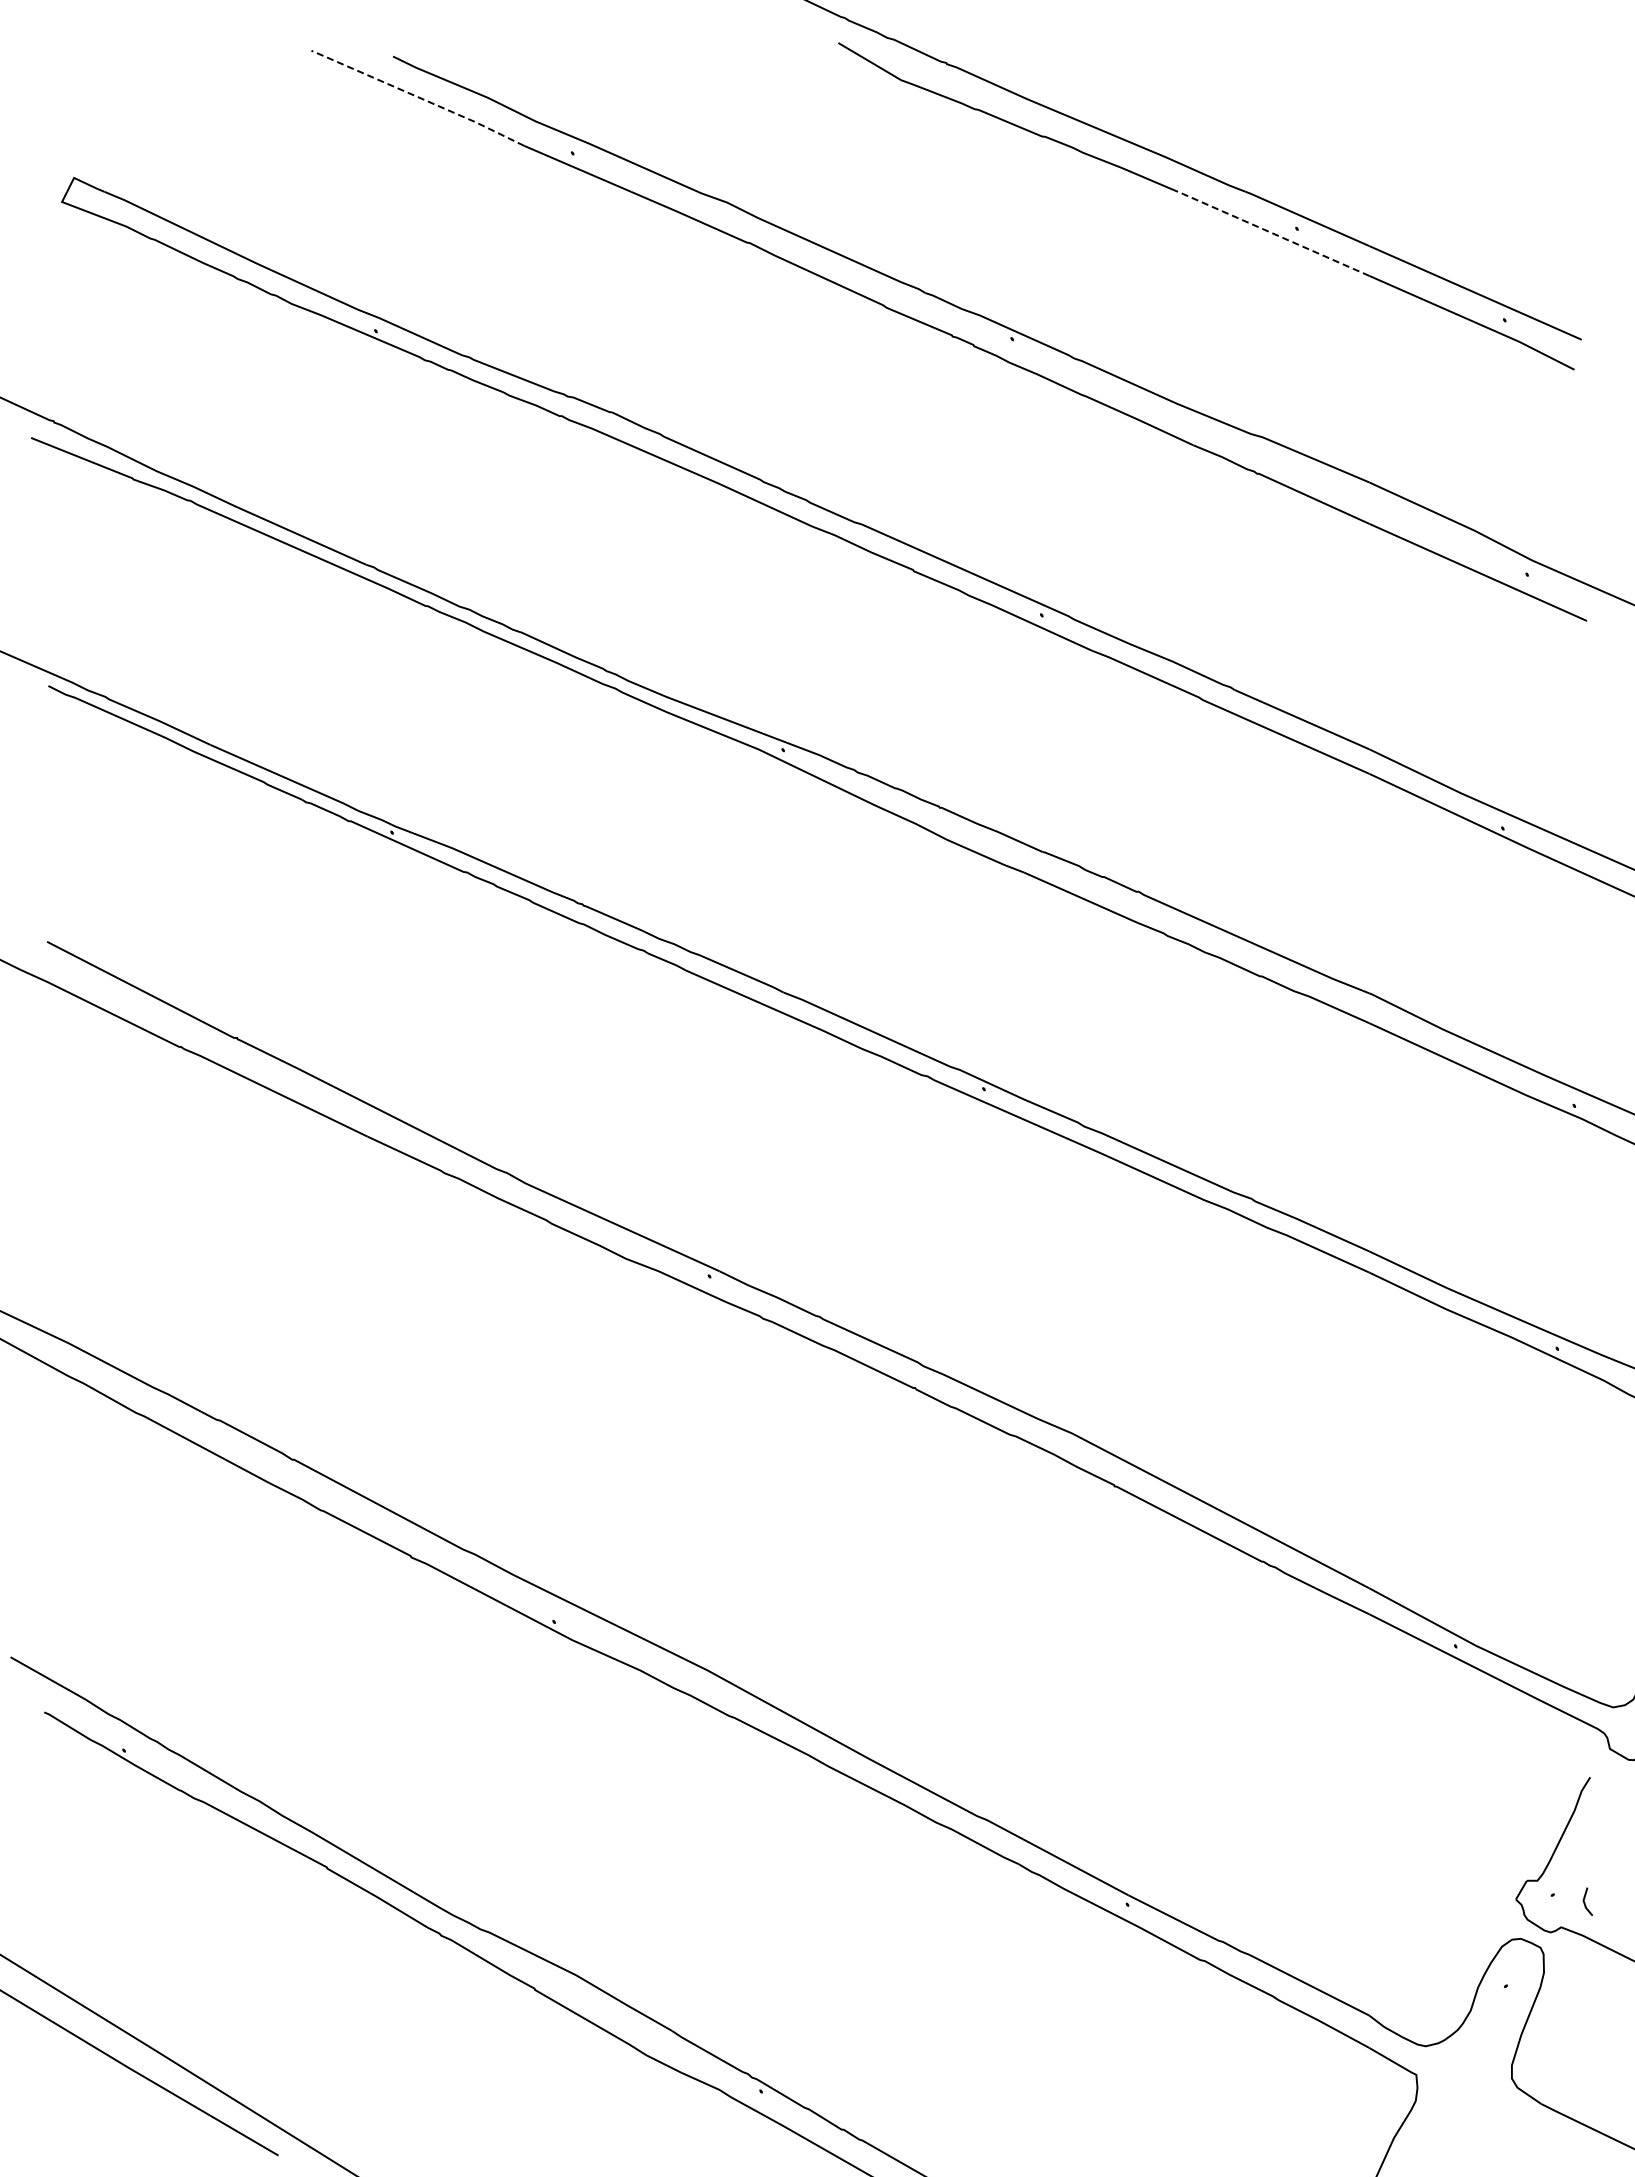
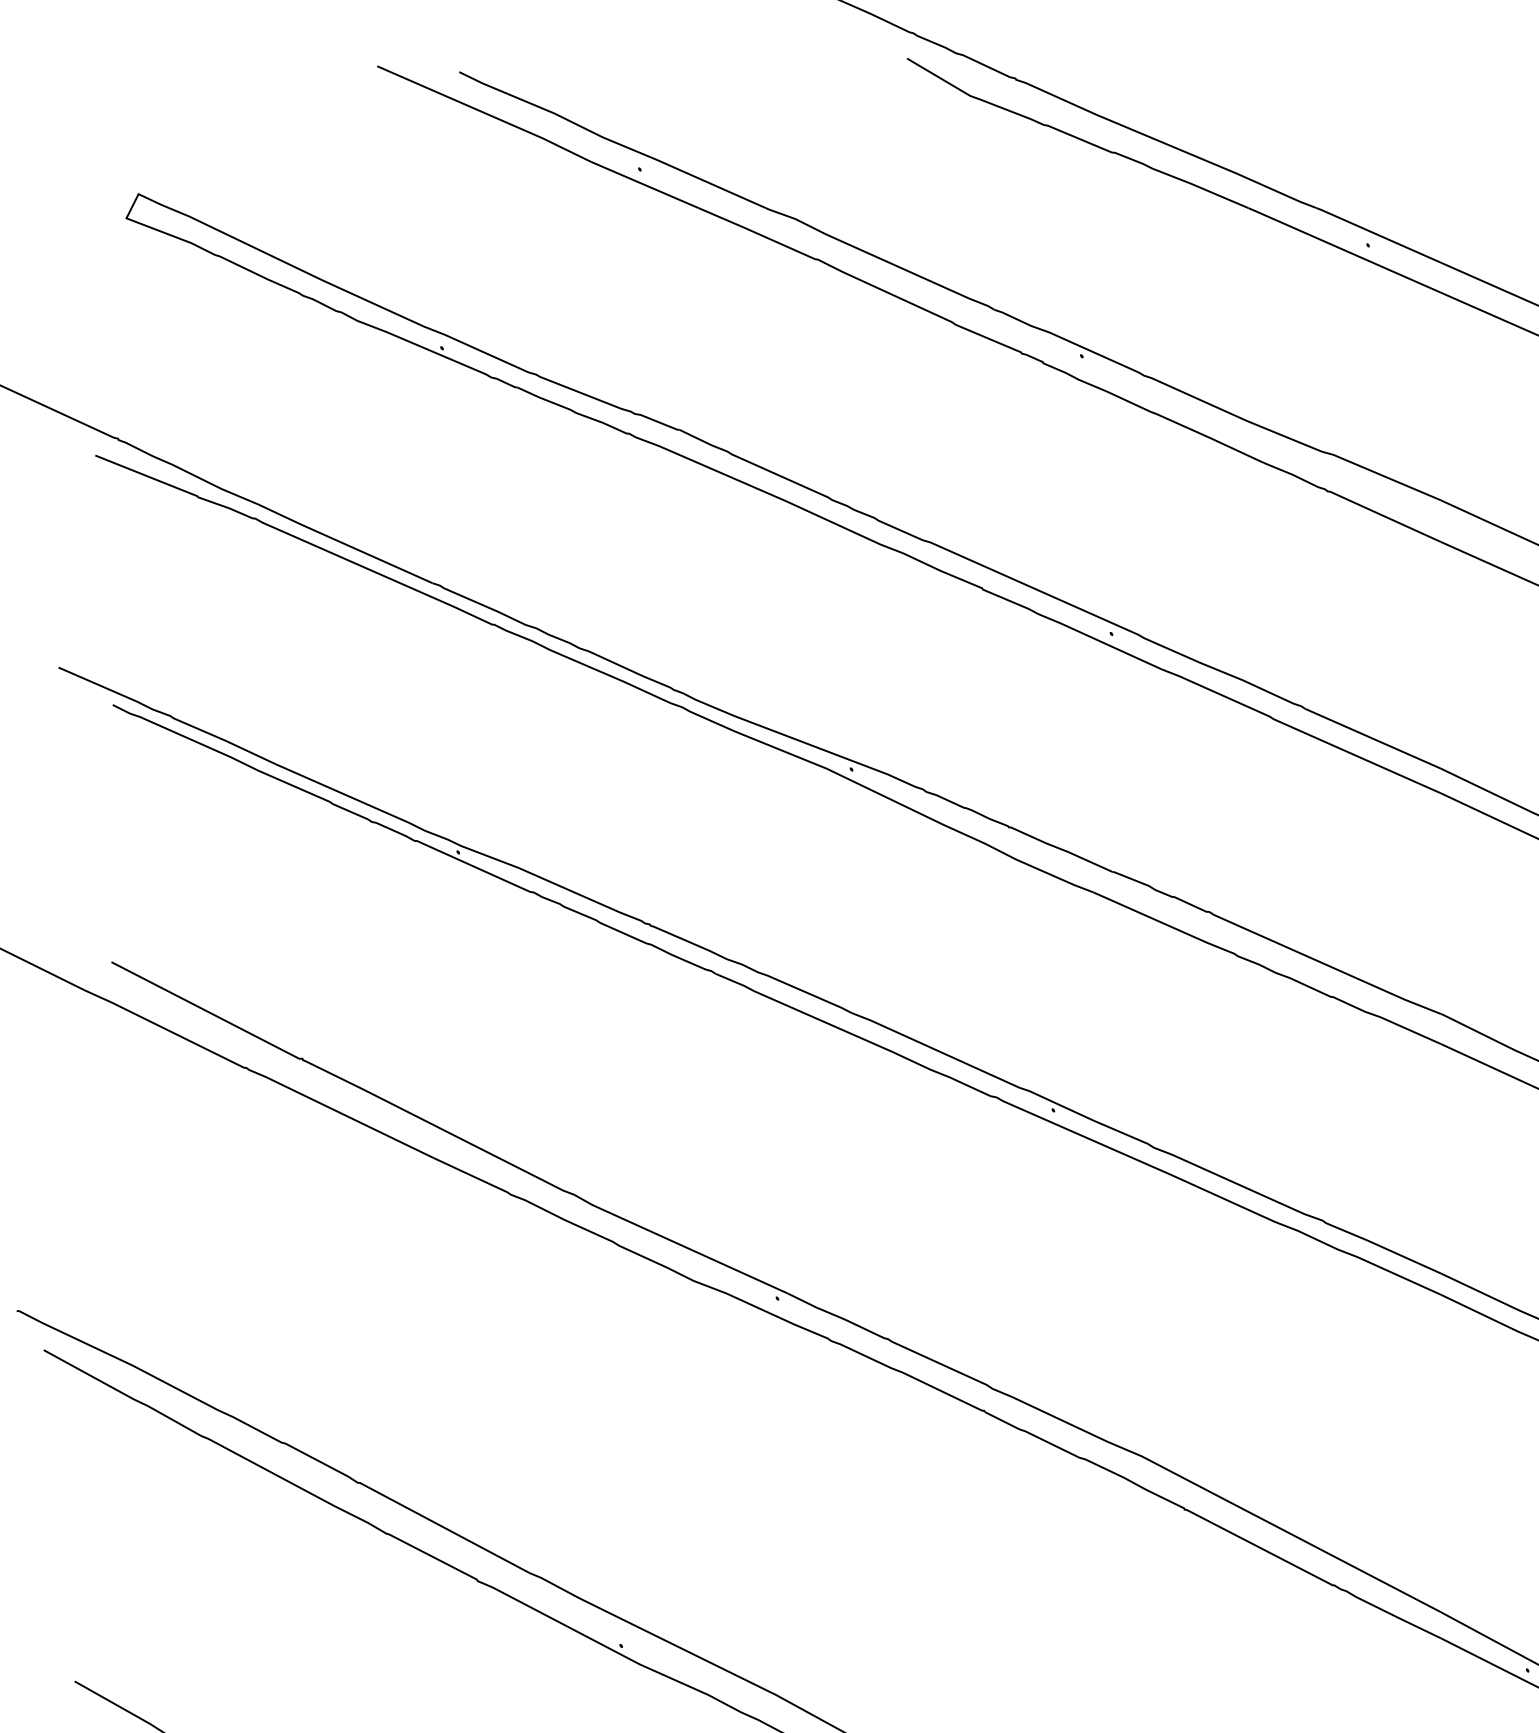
line: (418, 97) -> (484, 113), dashed -> solid
line: (1272, 233) -> (1343, 250), dashed -> solid

